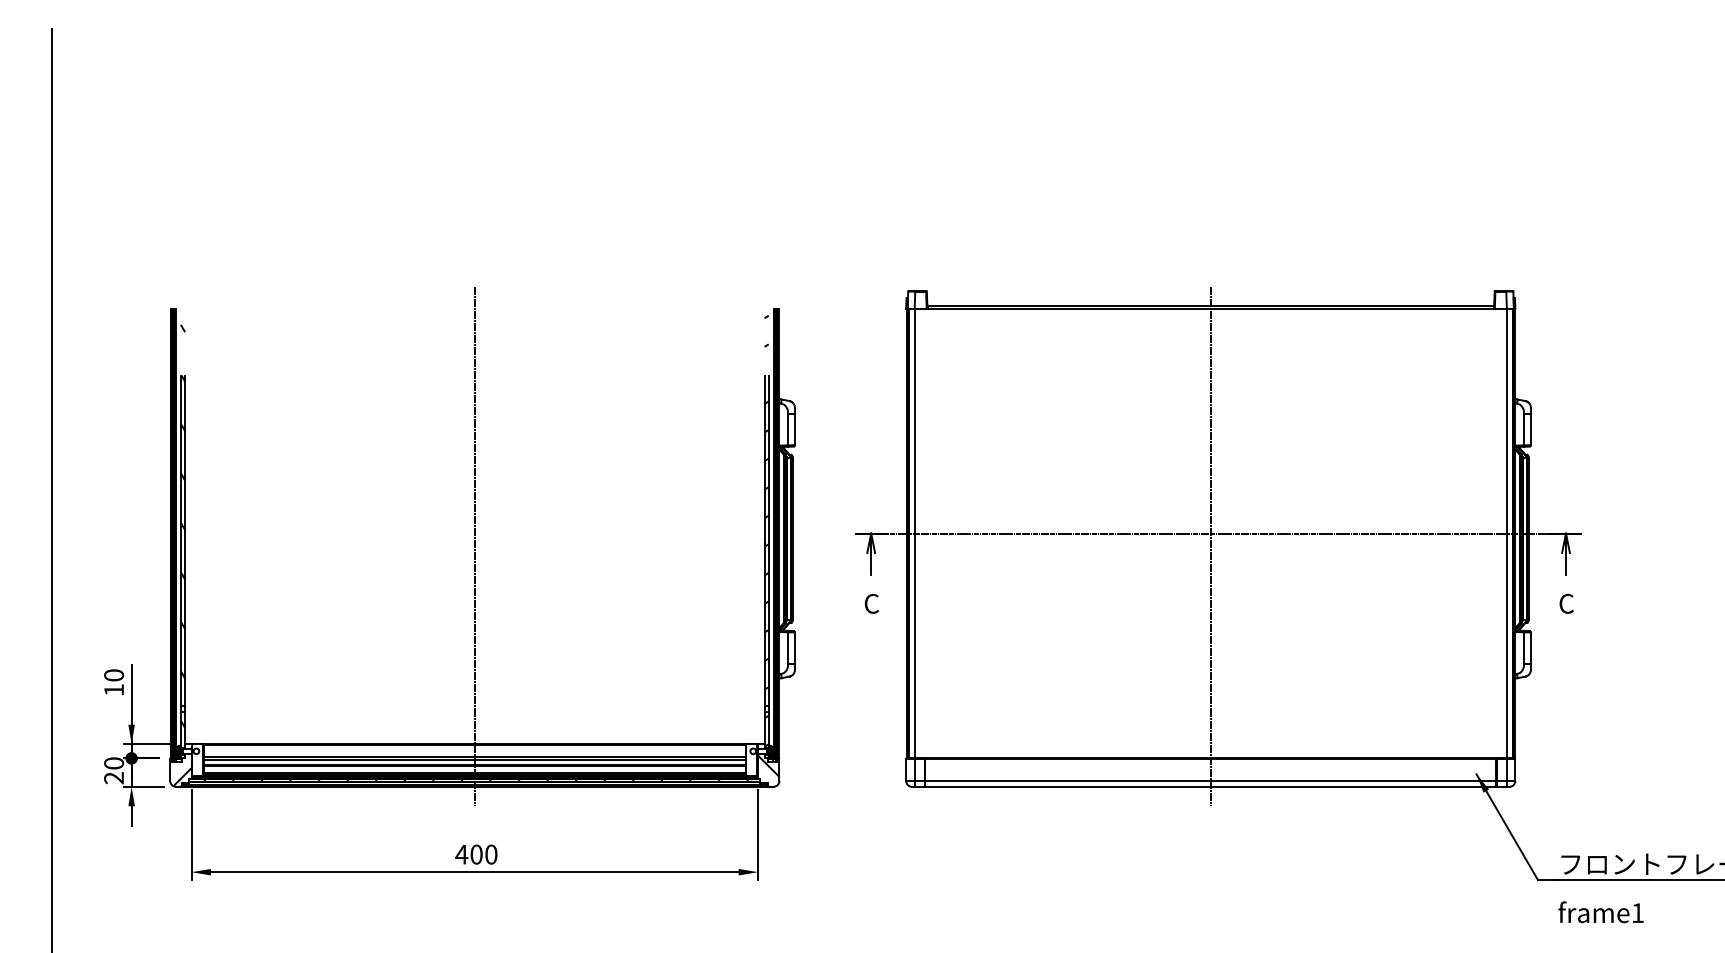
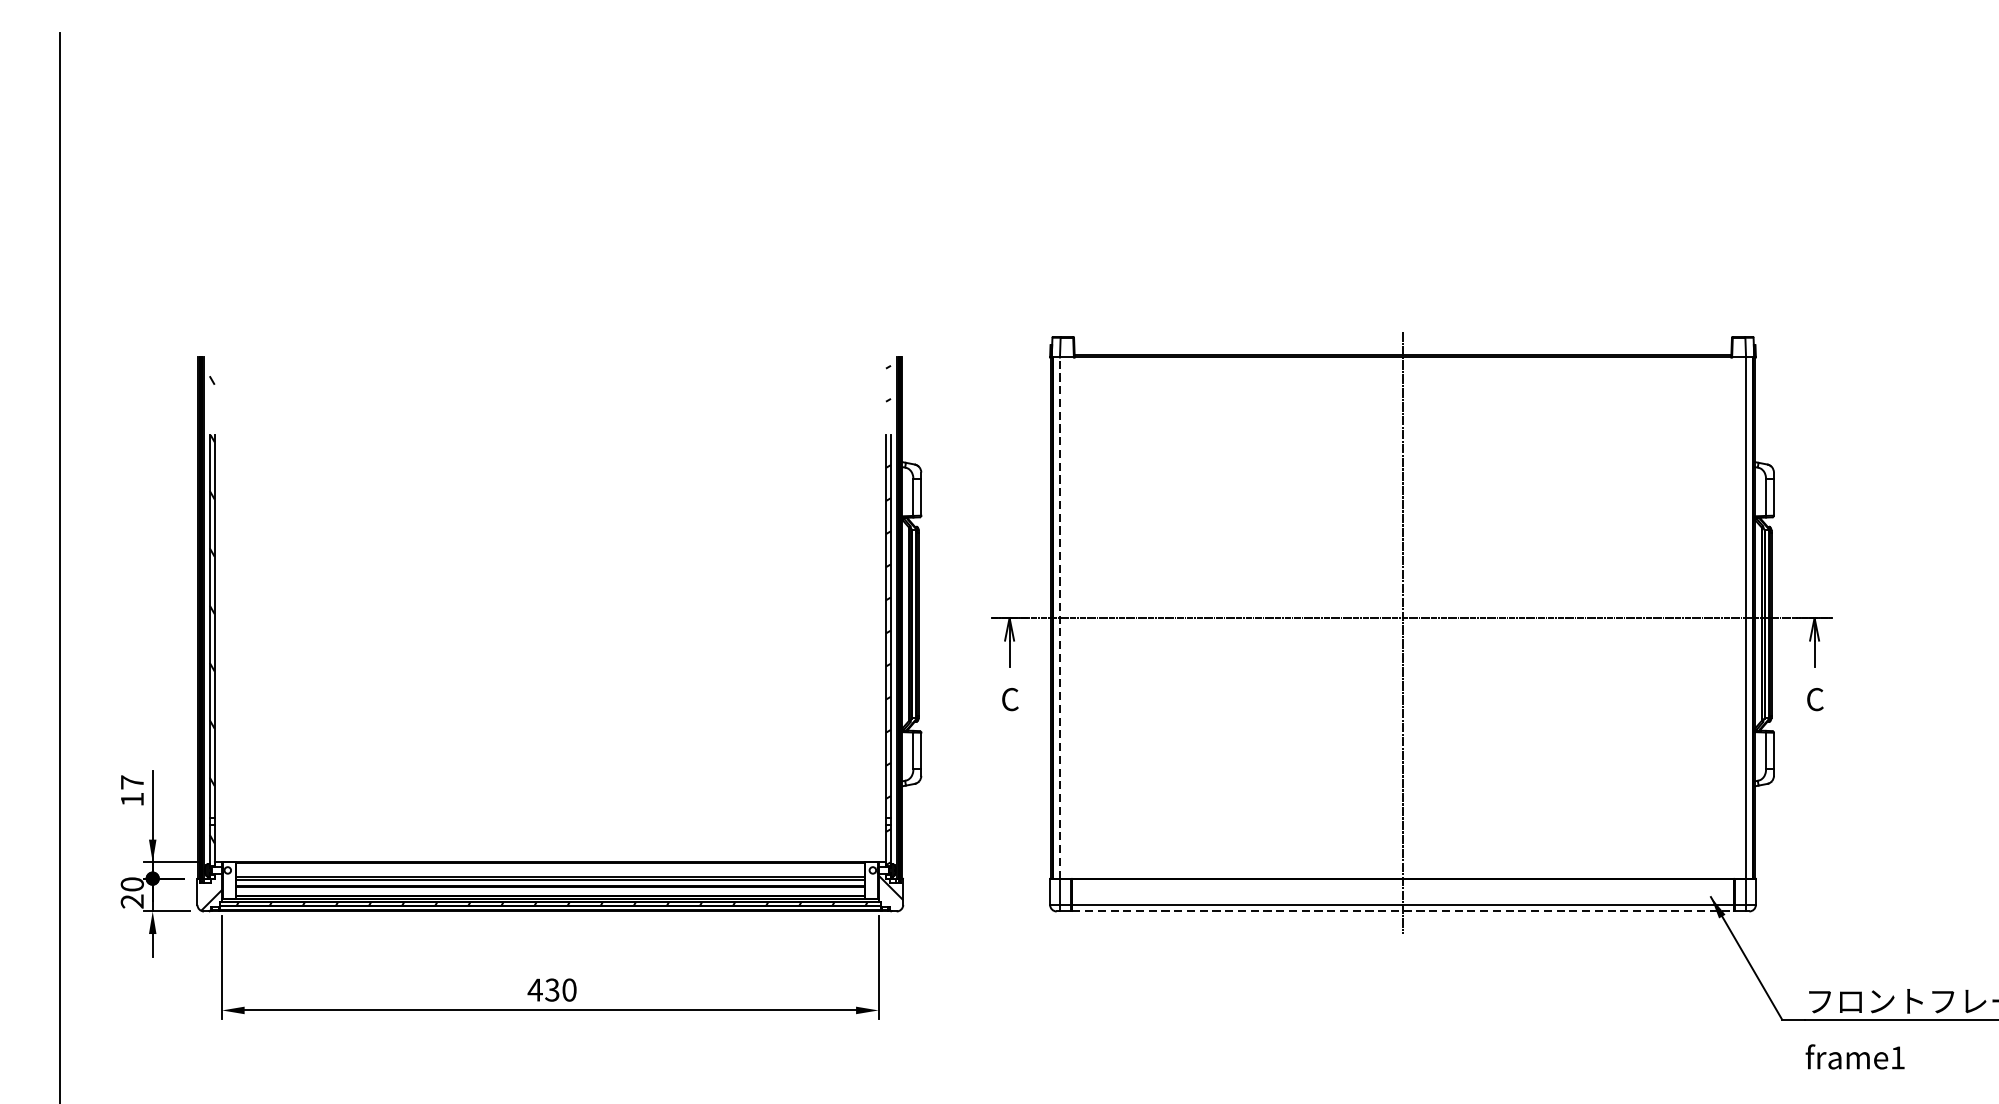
line: (915, 533) -> (1060, 618), solid -> dashed
line: (474, 546) -> (549, 633), removed
text: (114, 675) -> (132, 782), 10 -> 17
line: (1211, 786) -> (1403, 911), solid -> dashed
text: (476, 854) -> (552, 989), 400 -> 430

